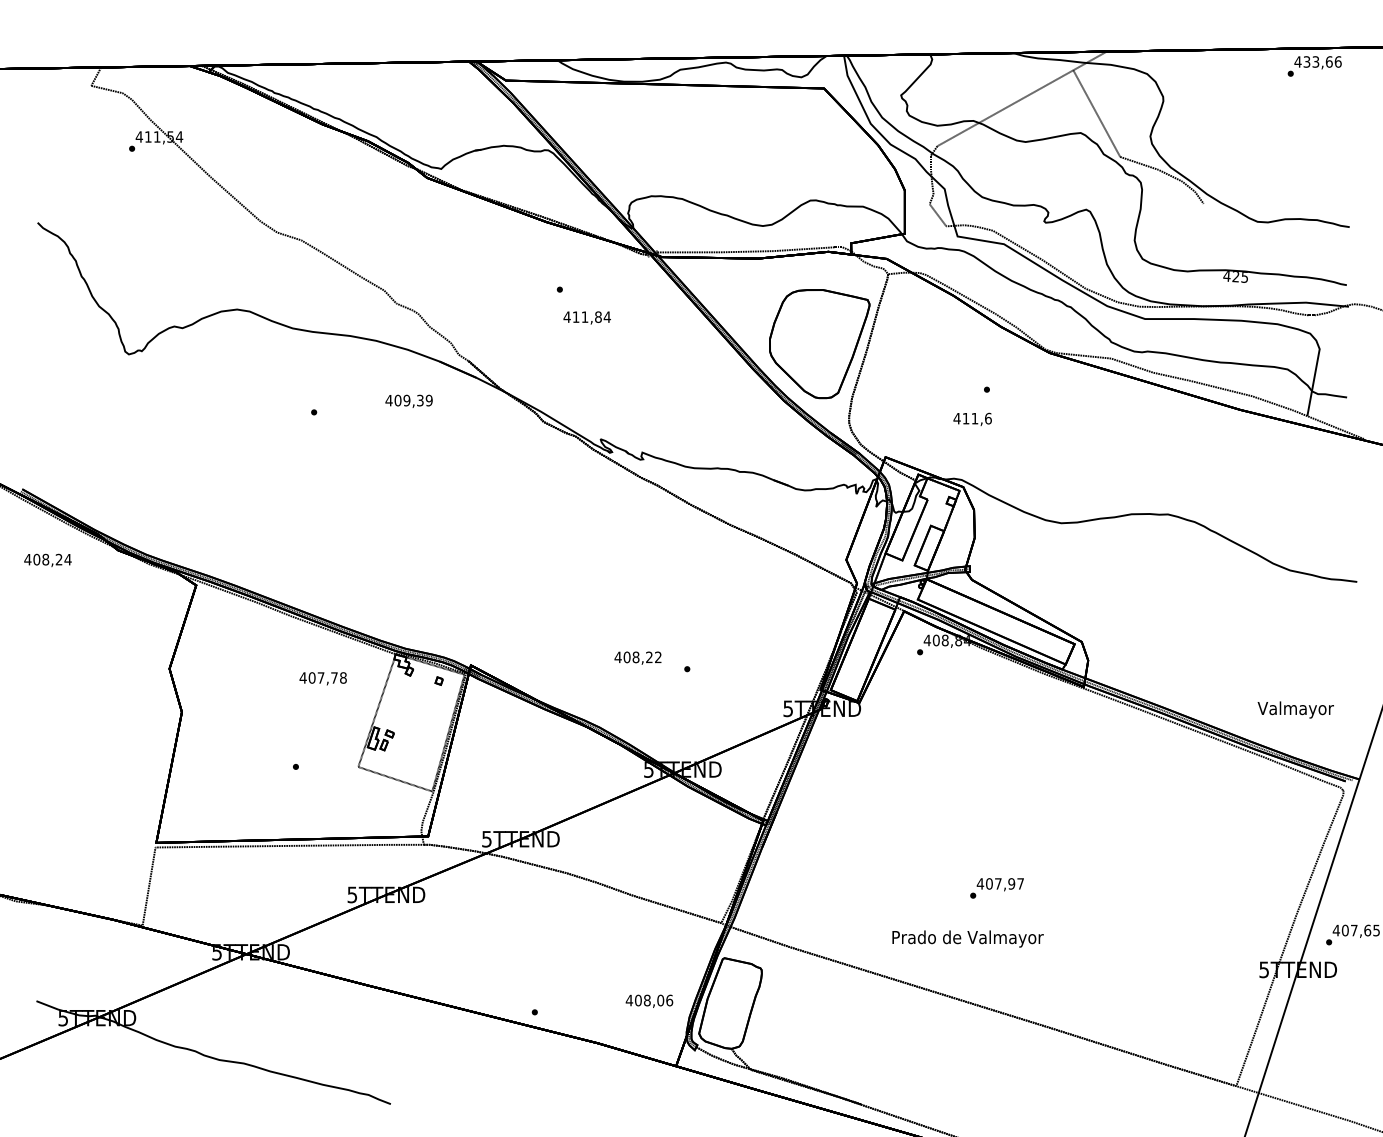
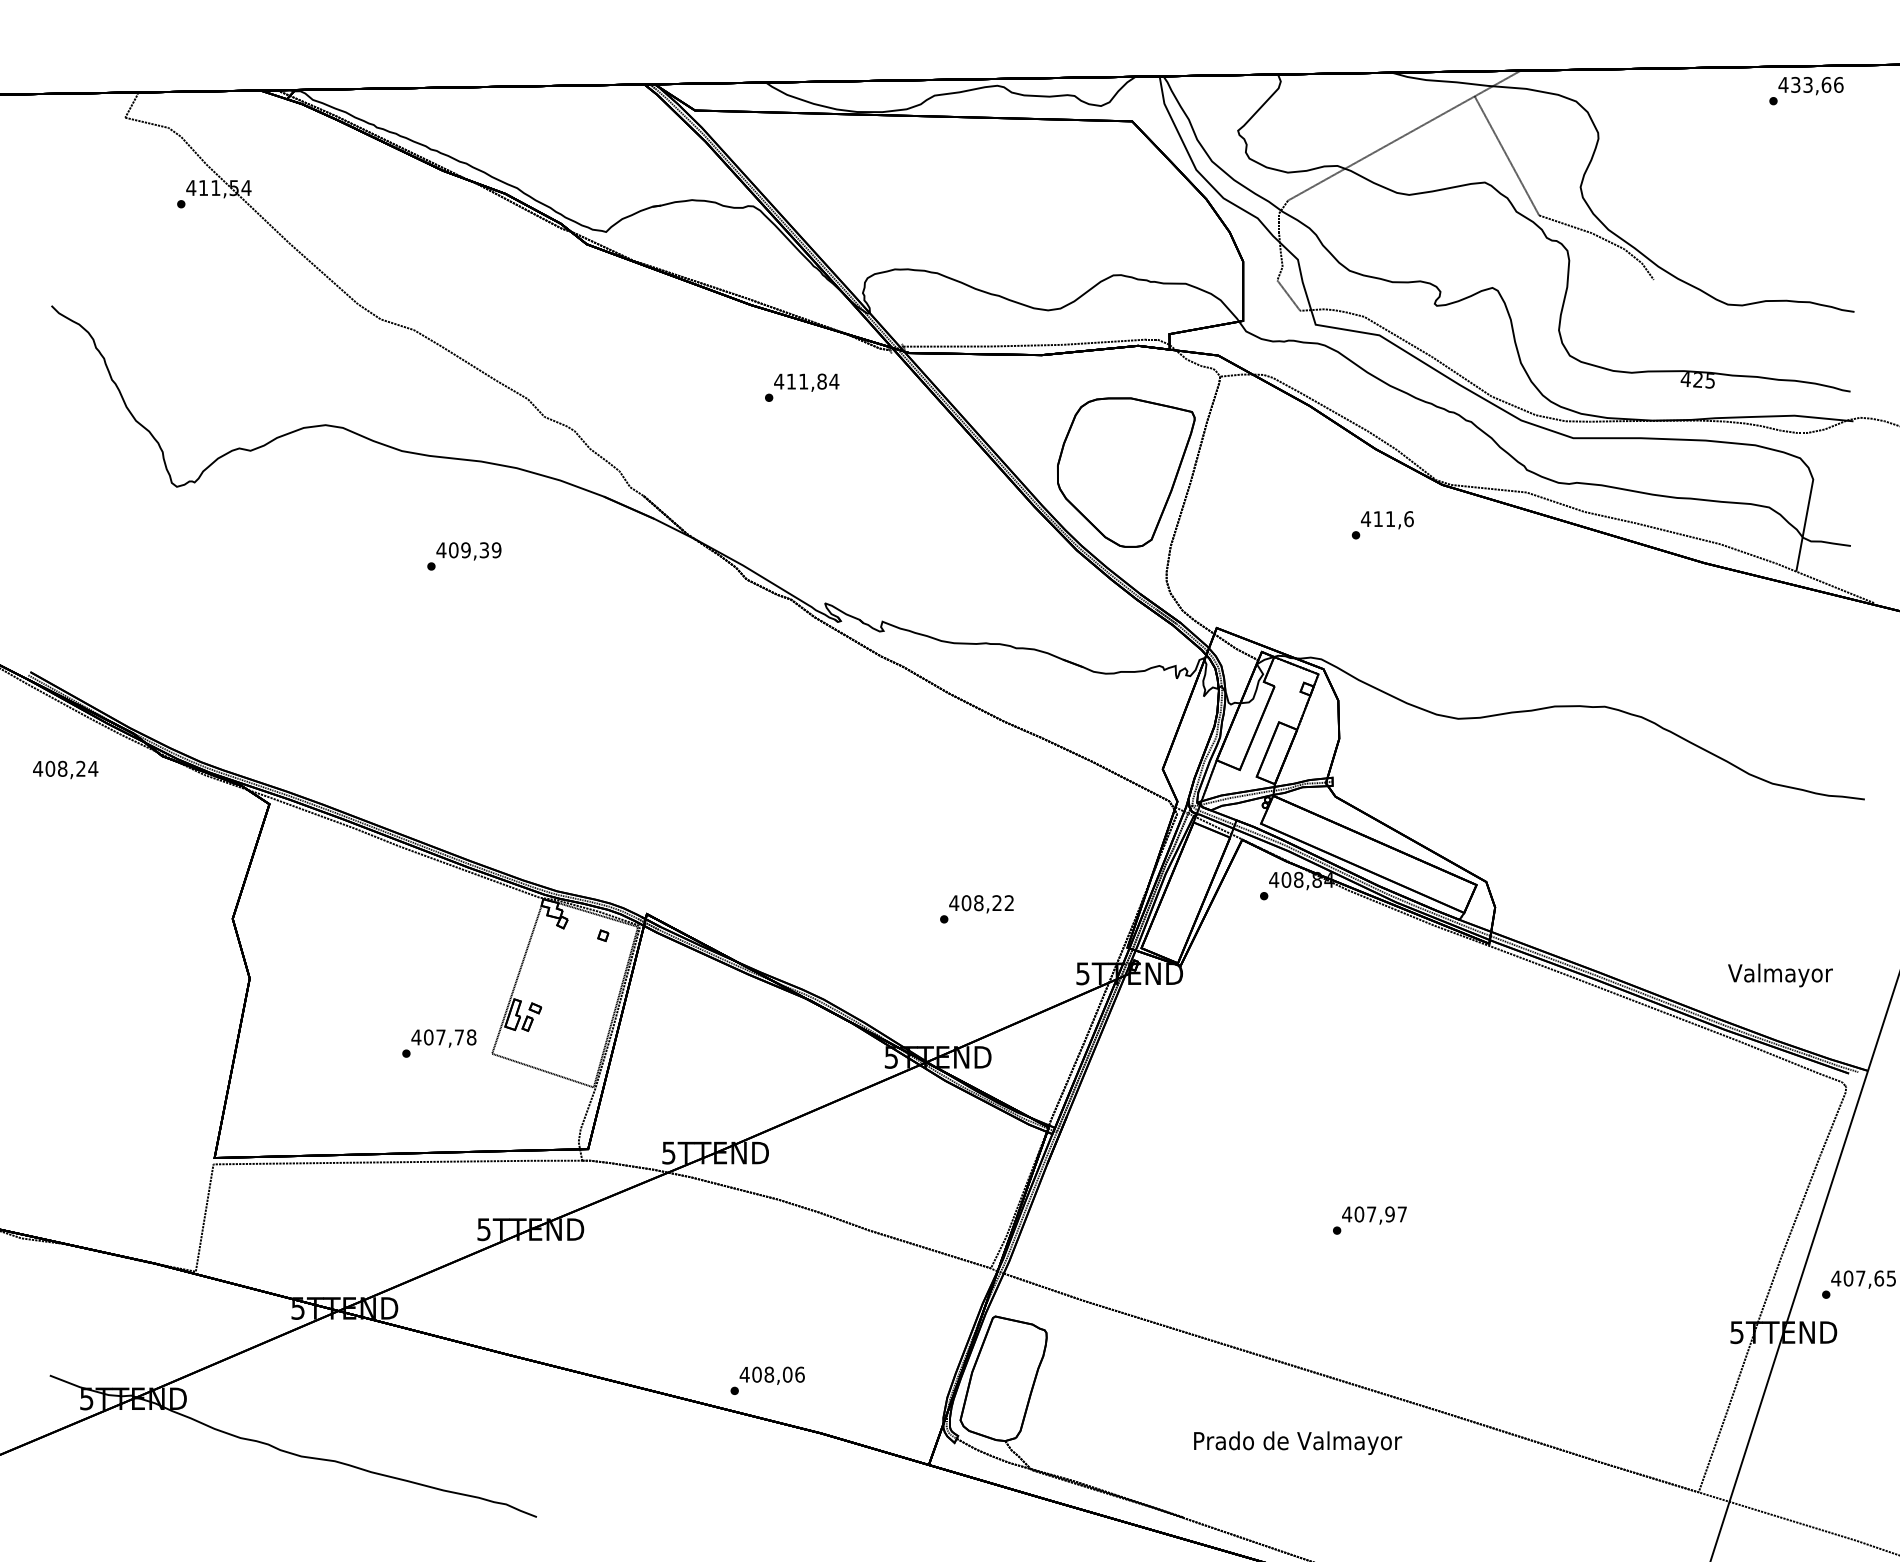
text: (587, 317) -> (806, 382), moved
text: (408, 401) -> (468, 551), moved
text: (972, 419) -> (1387, 520), moved
text: (638, 658) -> (981, 904), moved
text: (322, 678) -> (443, 1038), moved
text: (968, 938) -> (1298, 1442), moved
text: (648, 1001) -> (771, 1375), moved

